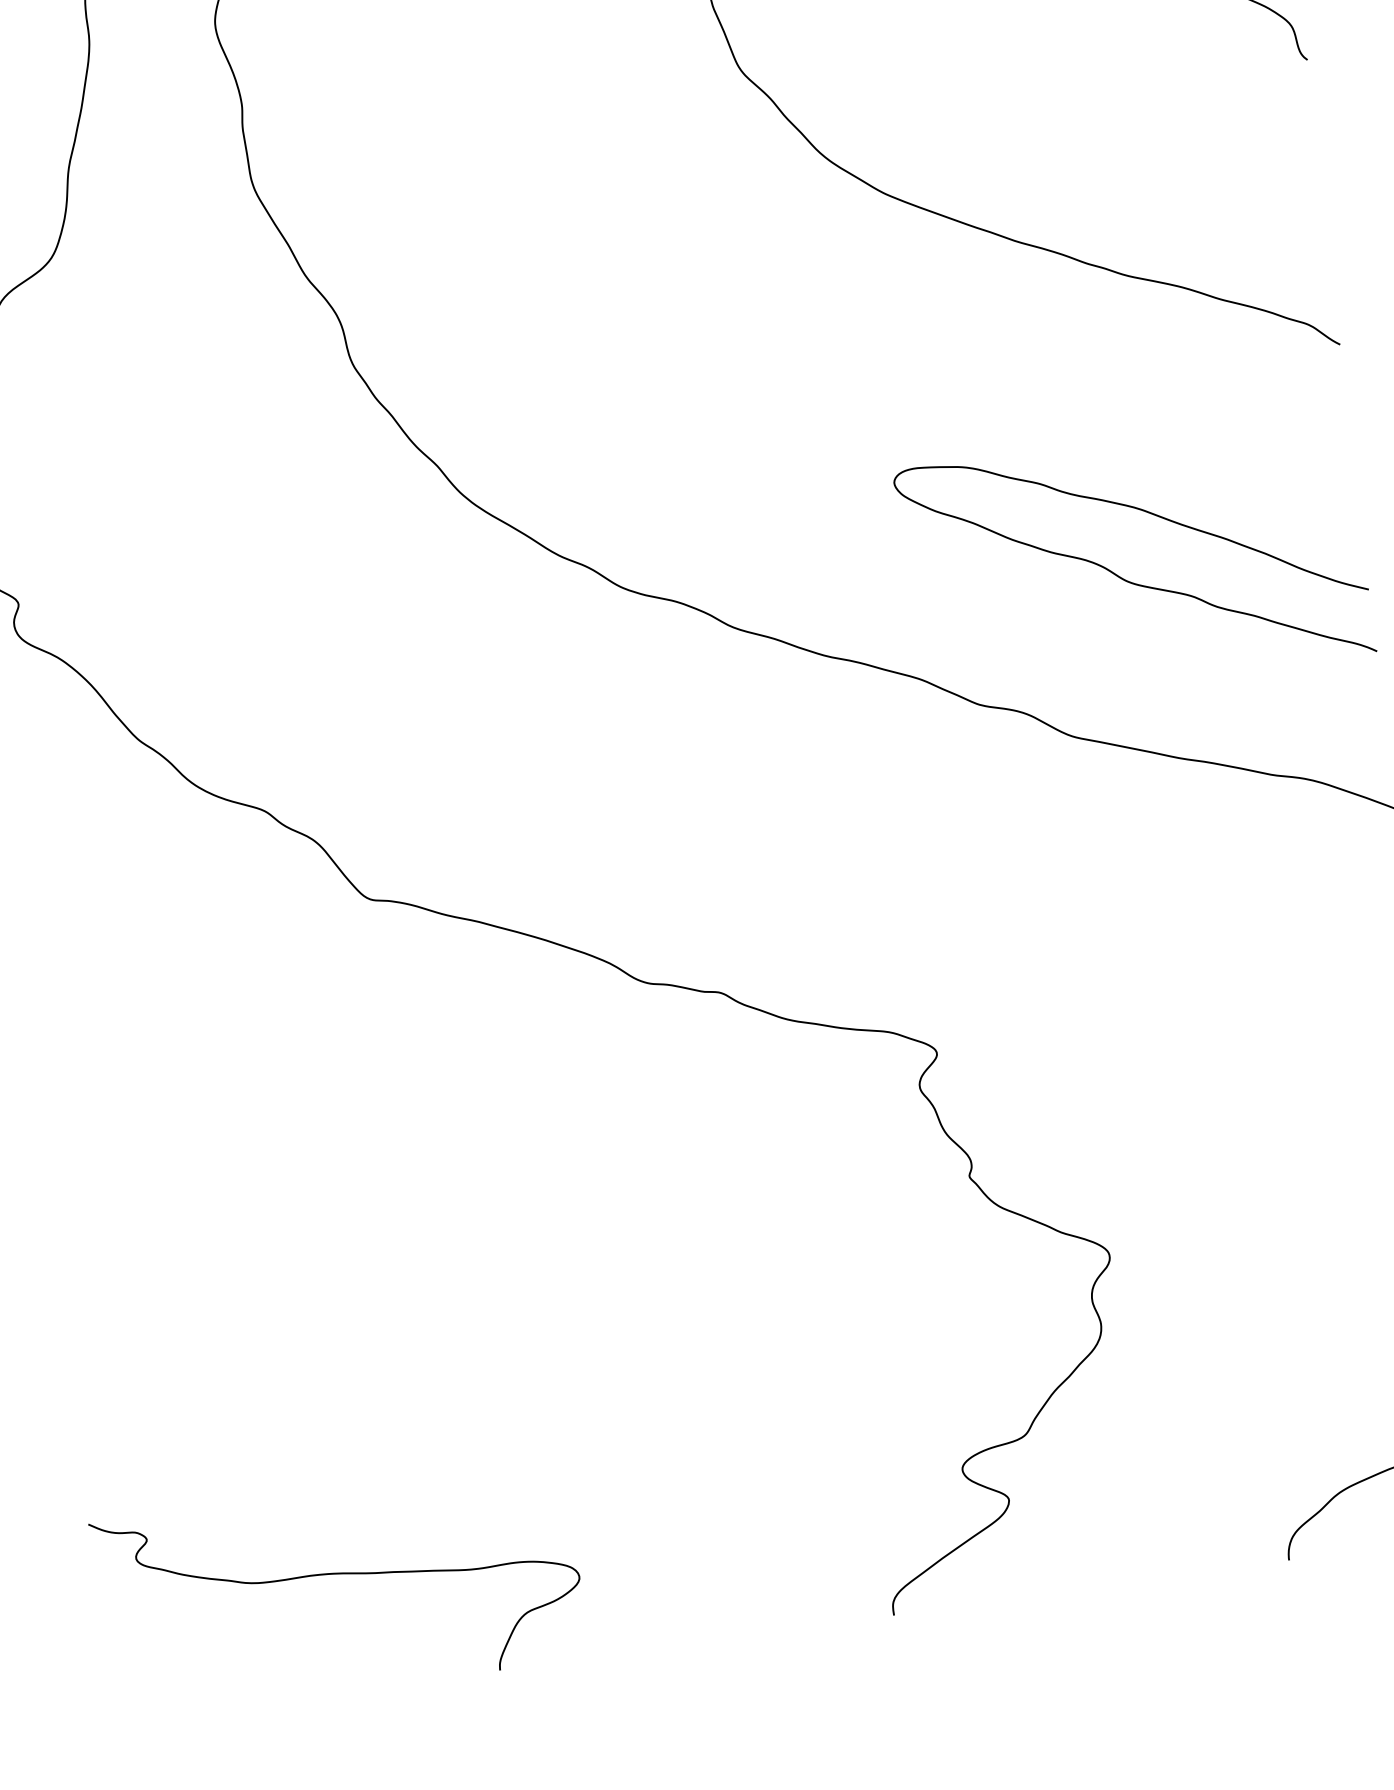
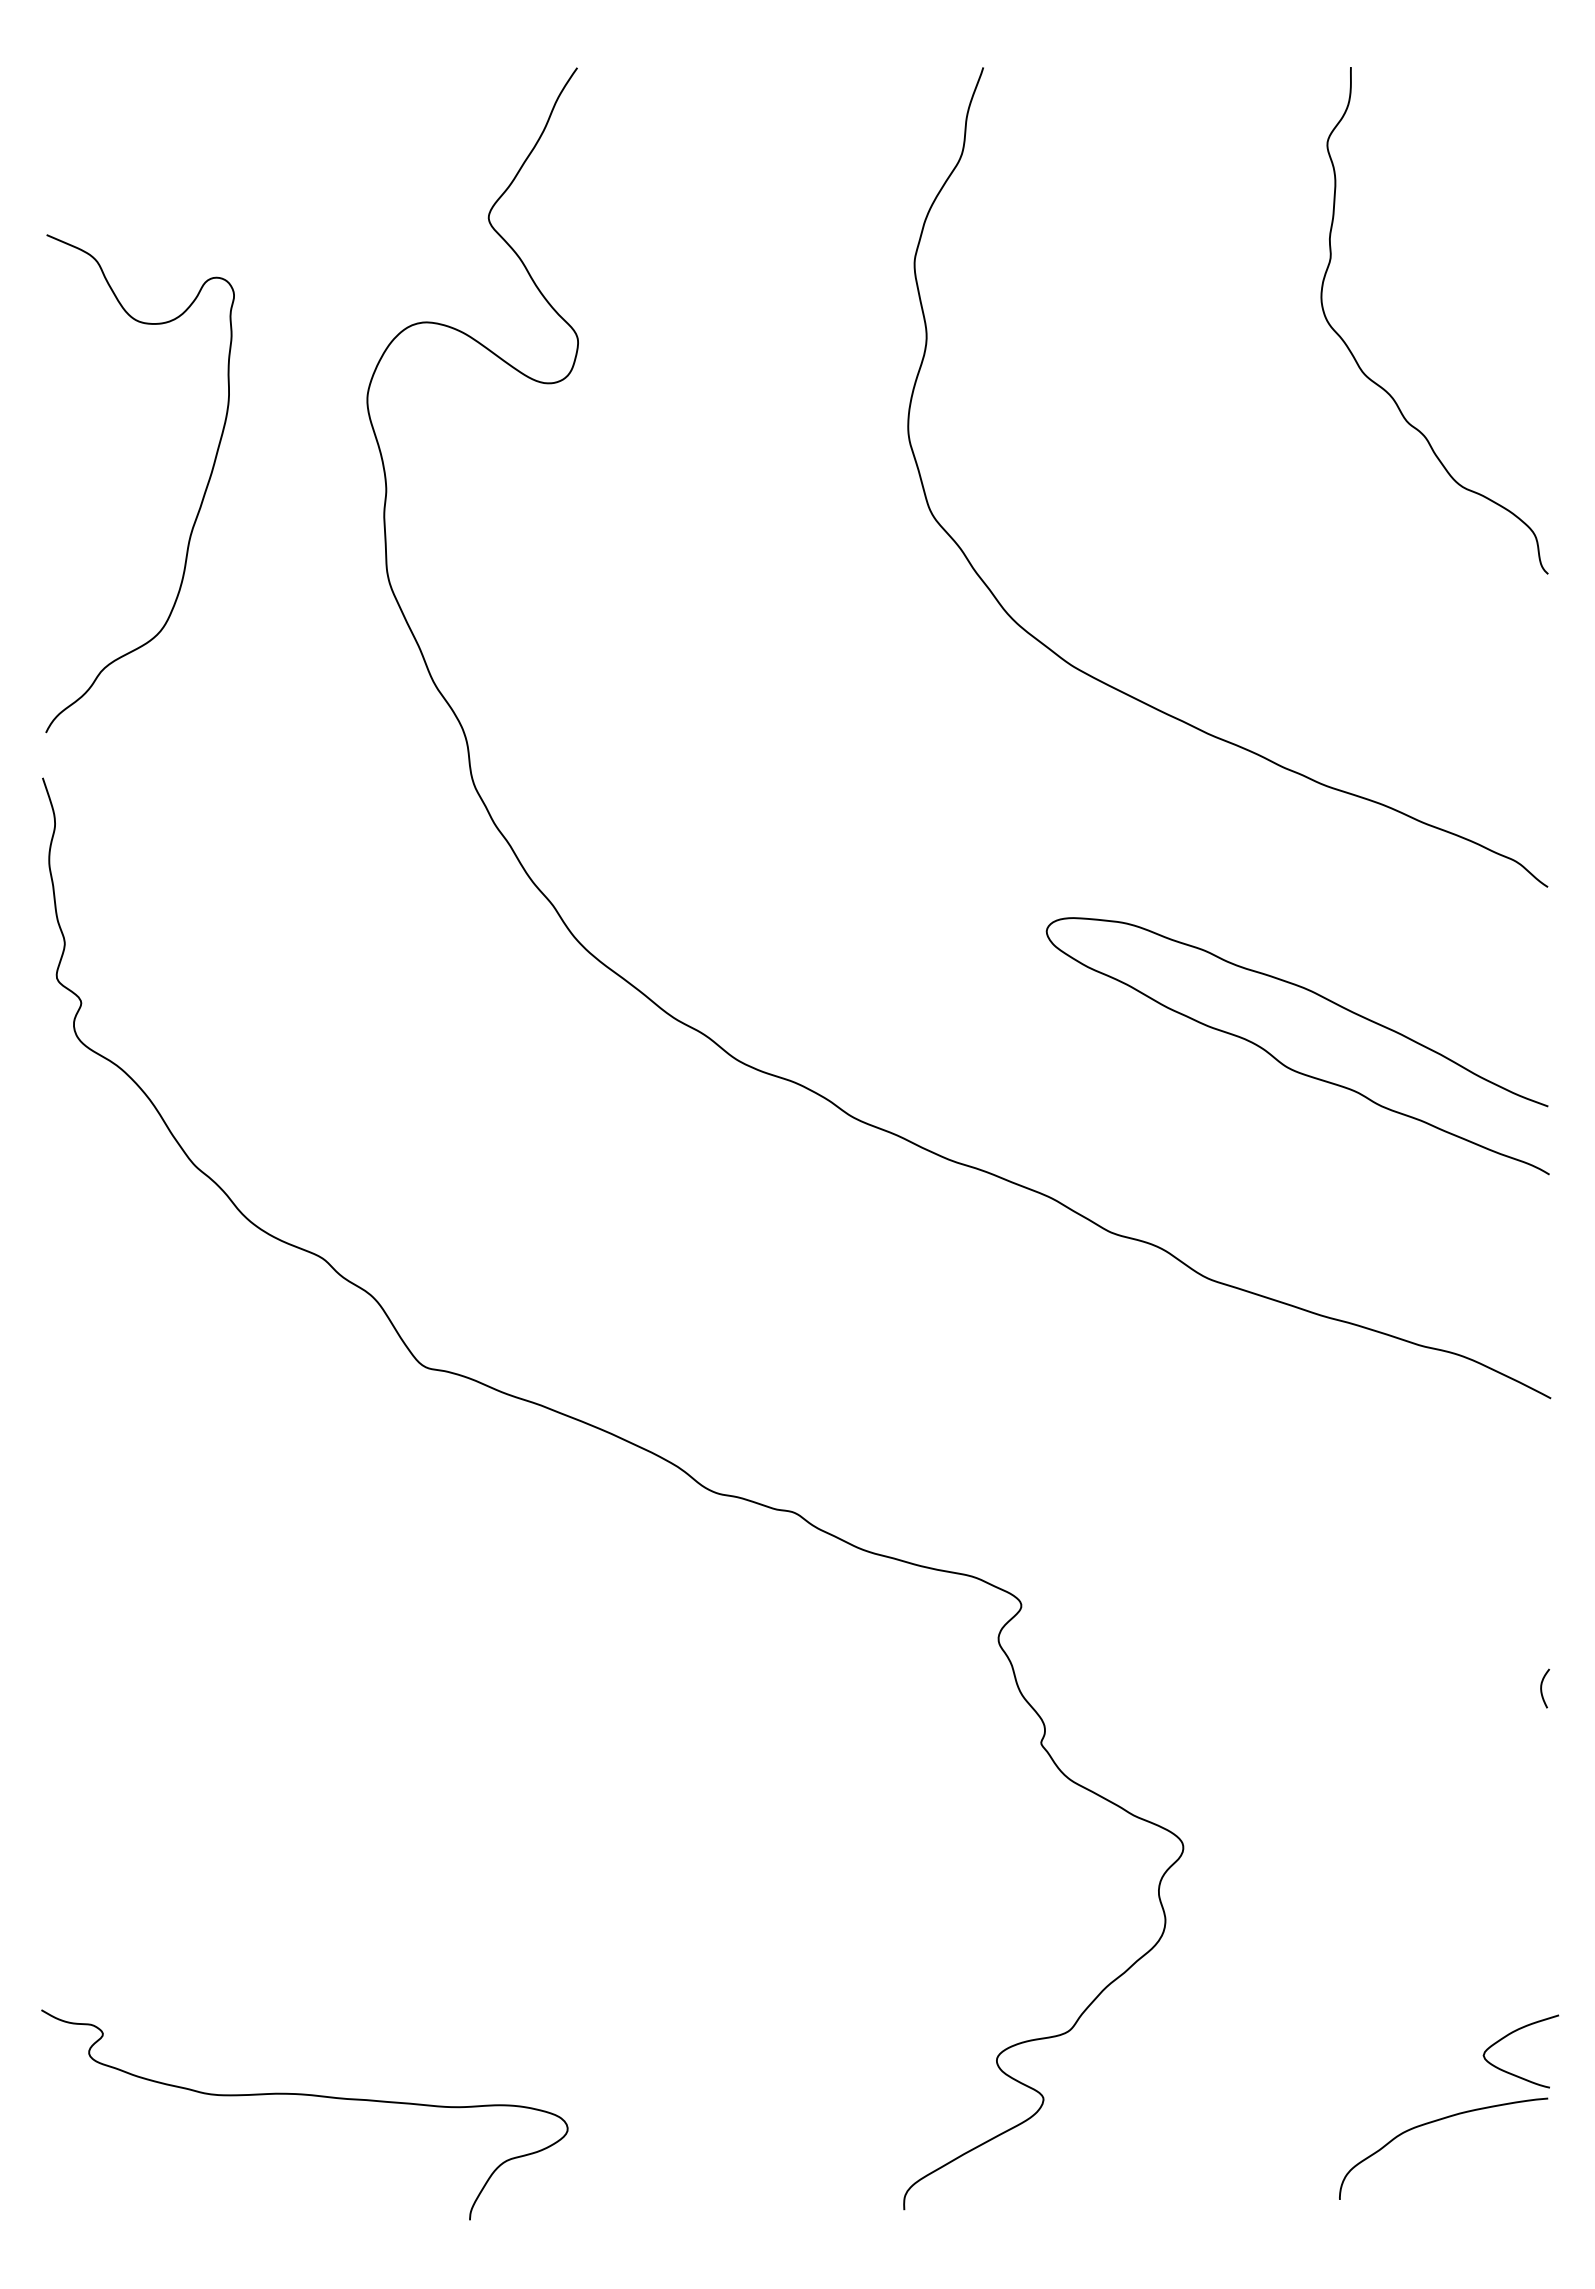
curve: (1128, 580) -> (1288, 1066), moved

